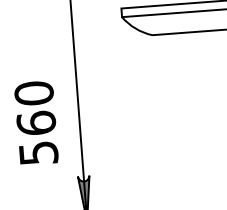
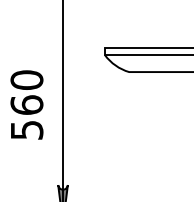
text: (35, 122) -> (26, 104), moved

